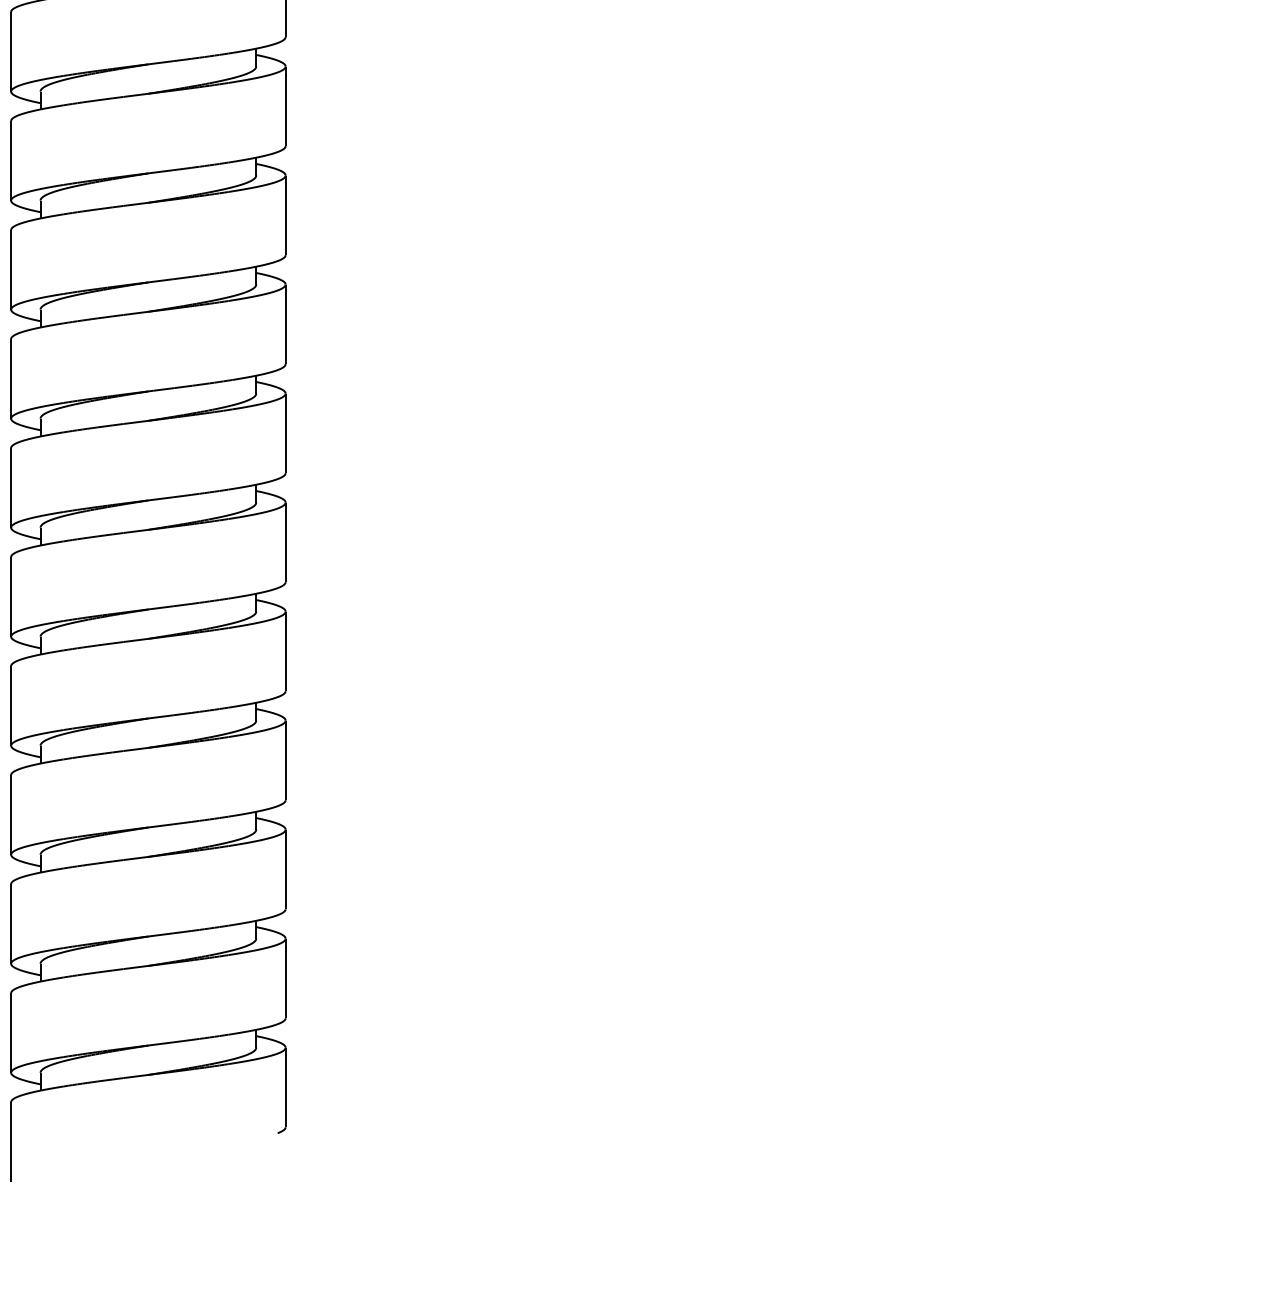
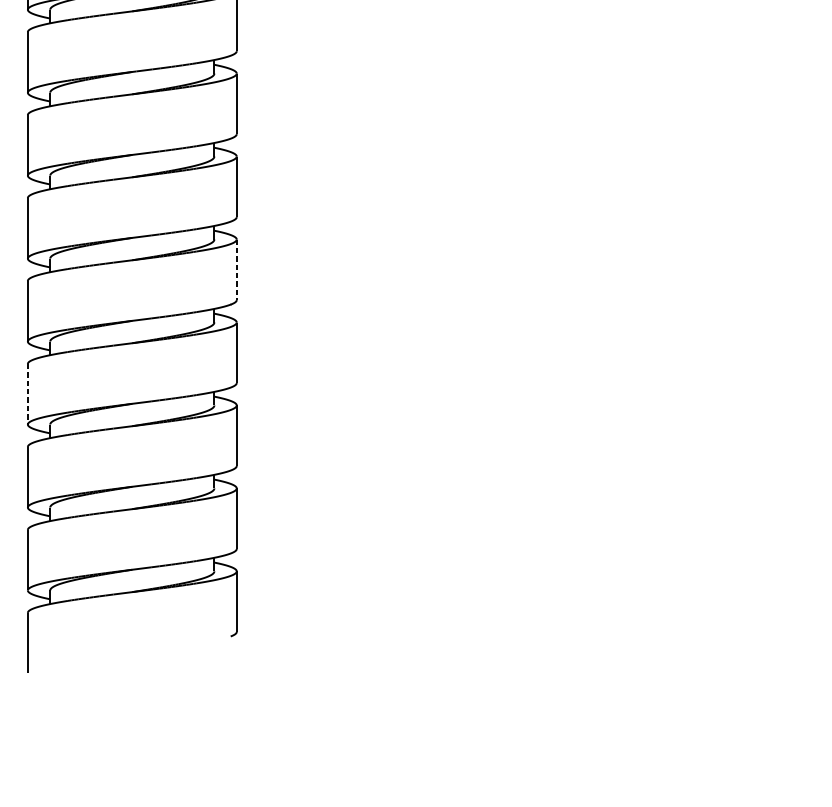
line: (285, 651) -> (236, 269), solid -> dashed
line: (11, 814) -> (28, 393), solid -> dashed

